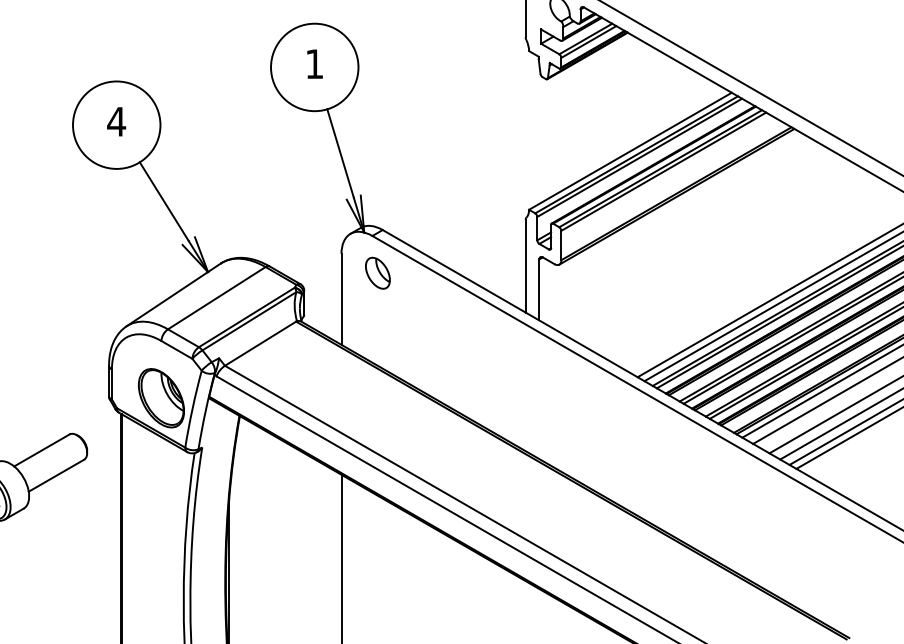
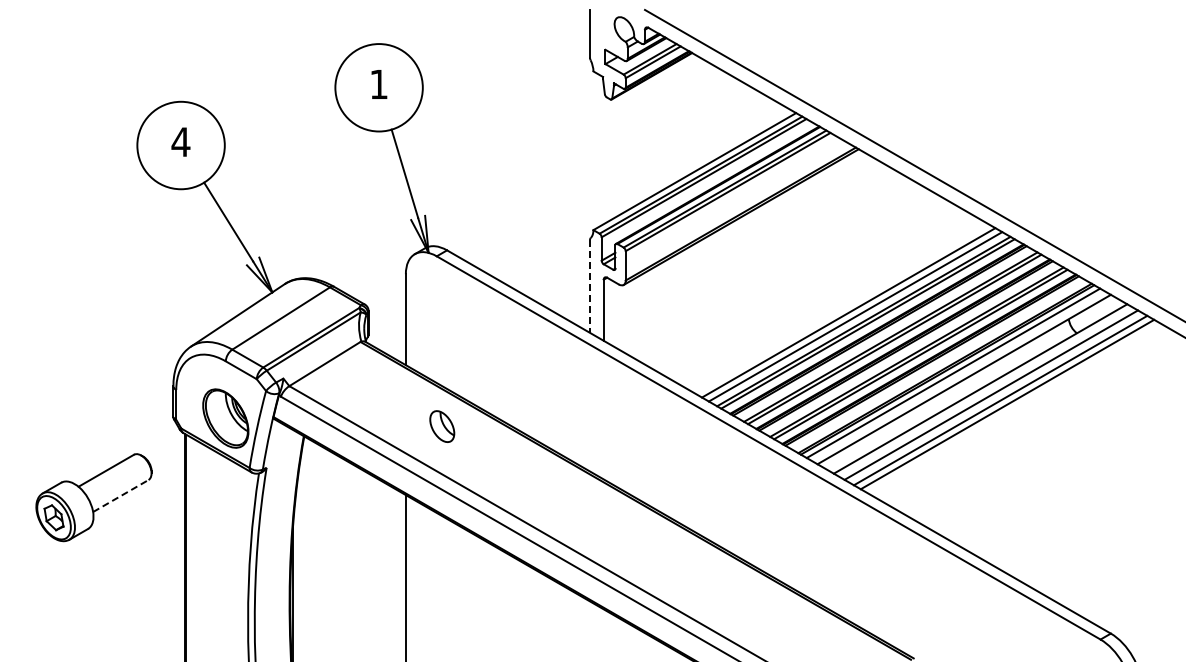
line: (526, 266) -> (590, 286), solid -> dashed
part: (378, 273) -> (442, 426), moved
line: (56, 476) -> (120, 496), solid -> dashed

